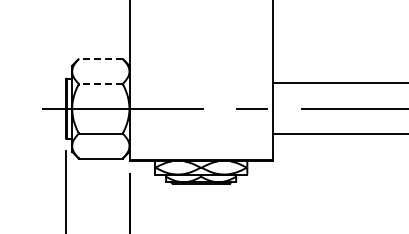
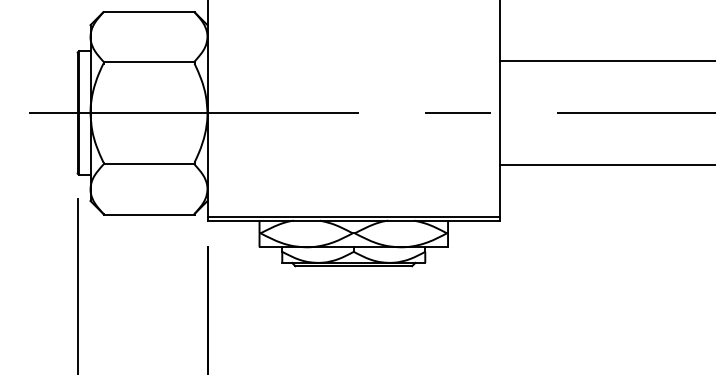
line: (100, 59) -> (148, 12), dashed -> solid
line: (100, 83) -> (148, 61), dashed -> solid

